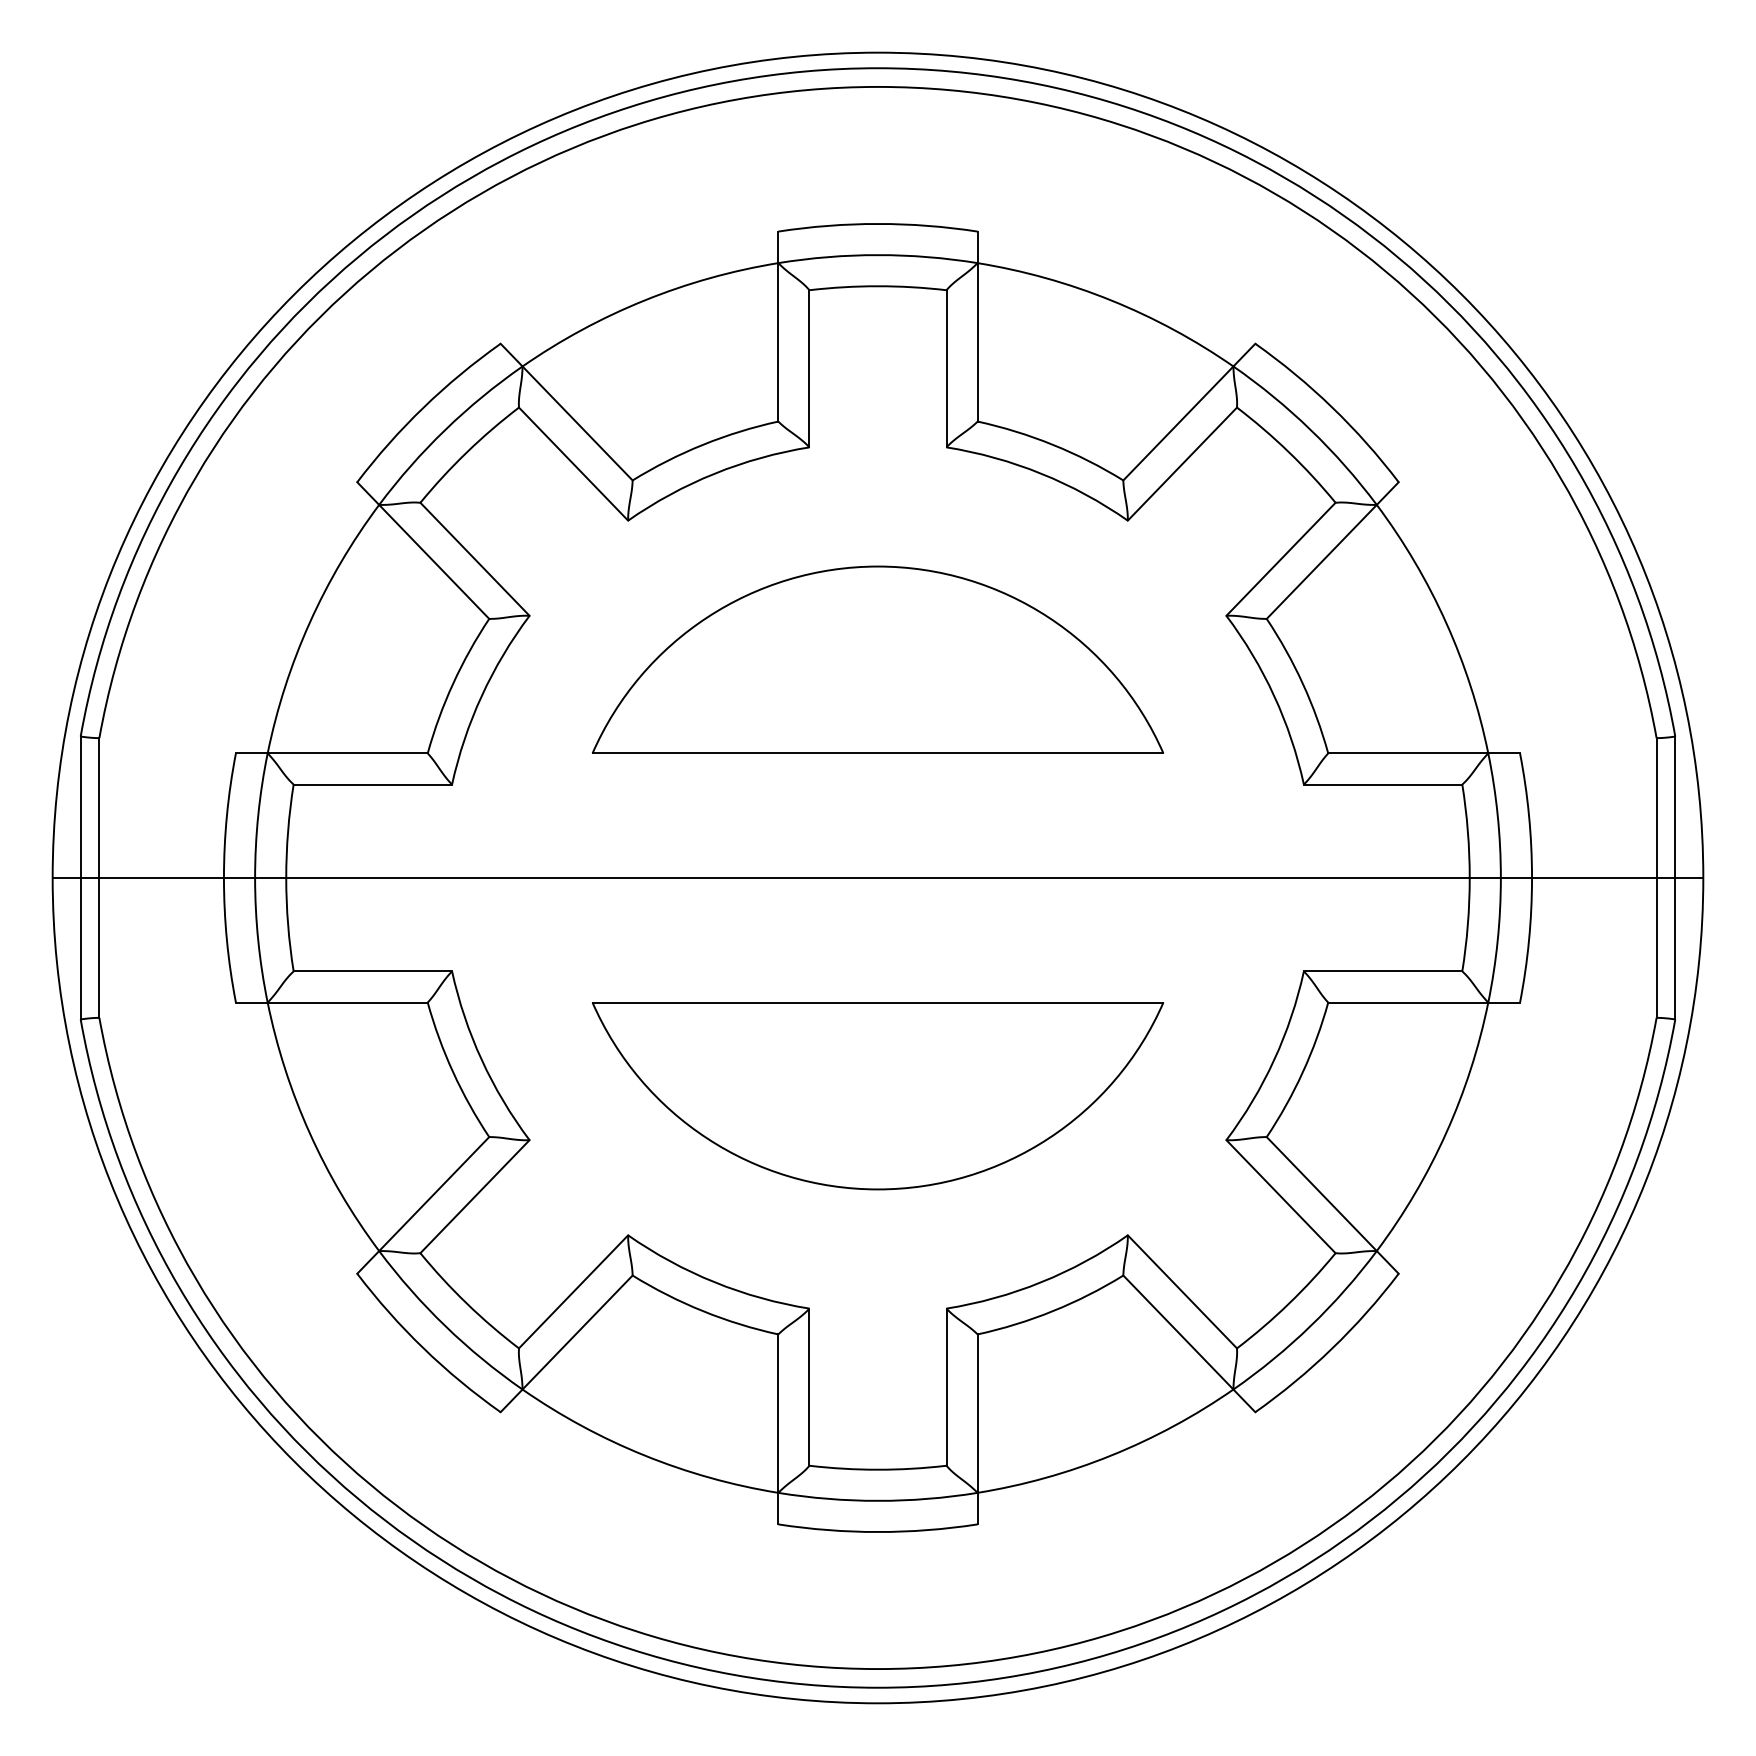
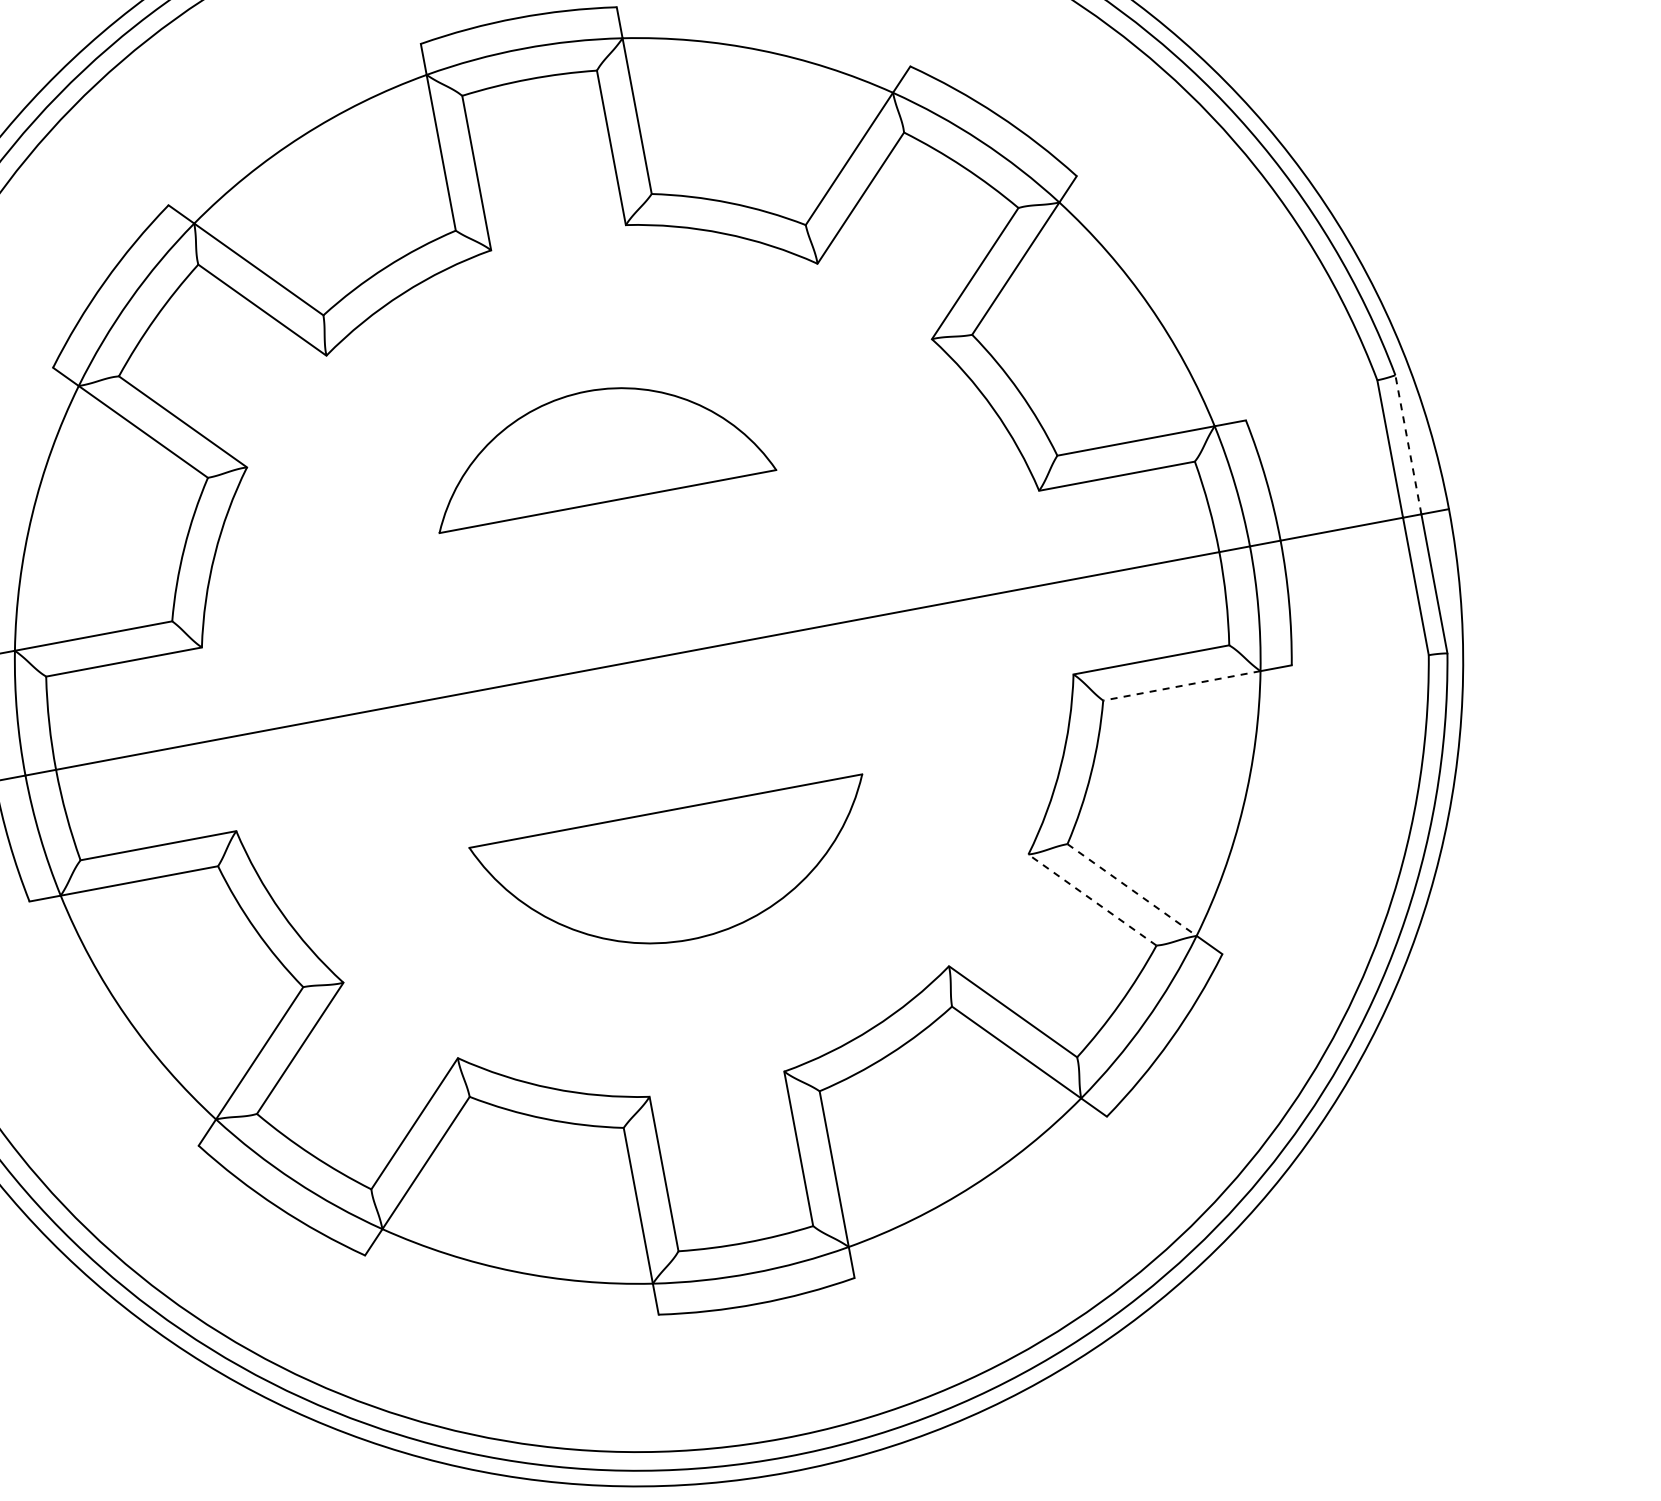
part: (877, 659) -> (597, 446), size x0.6
line: (1675, 807) -> (1408, 444), solid -> dashed
line: (1407, 1002) -> (1181, 685), solid -> dashed
part: (877, 1096) -> (677, 875), size x0.7
line: (1322, 1194) -> (1132, 890), solid -> dashed
line: (1280, 1196) -> (1091, 900), solid -> dashed

